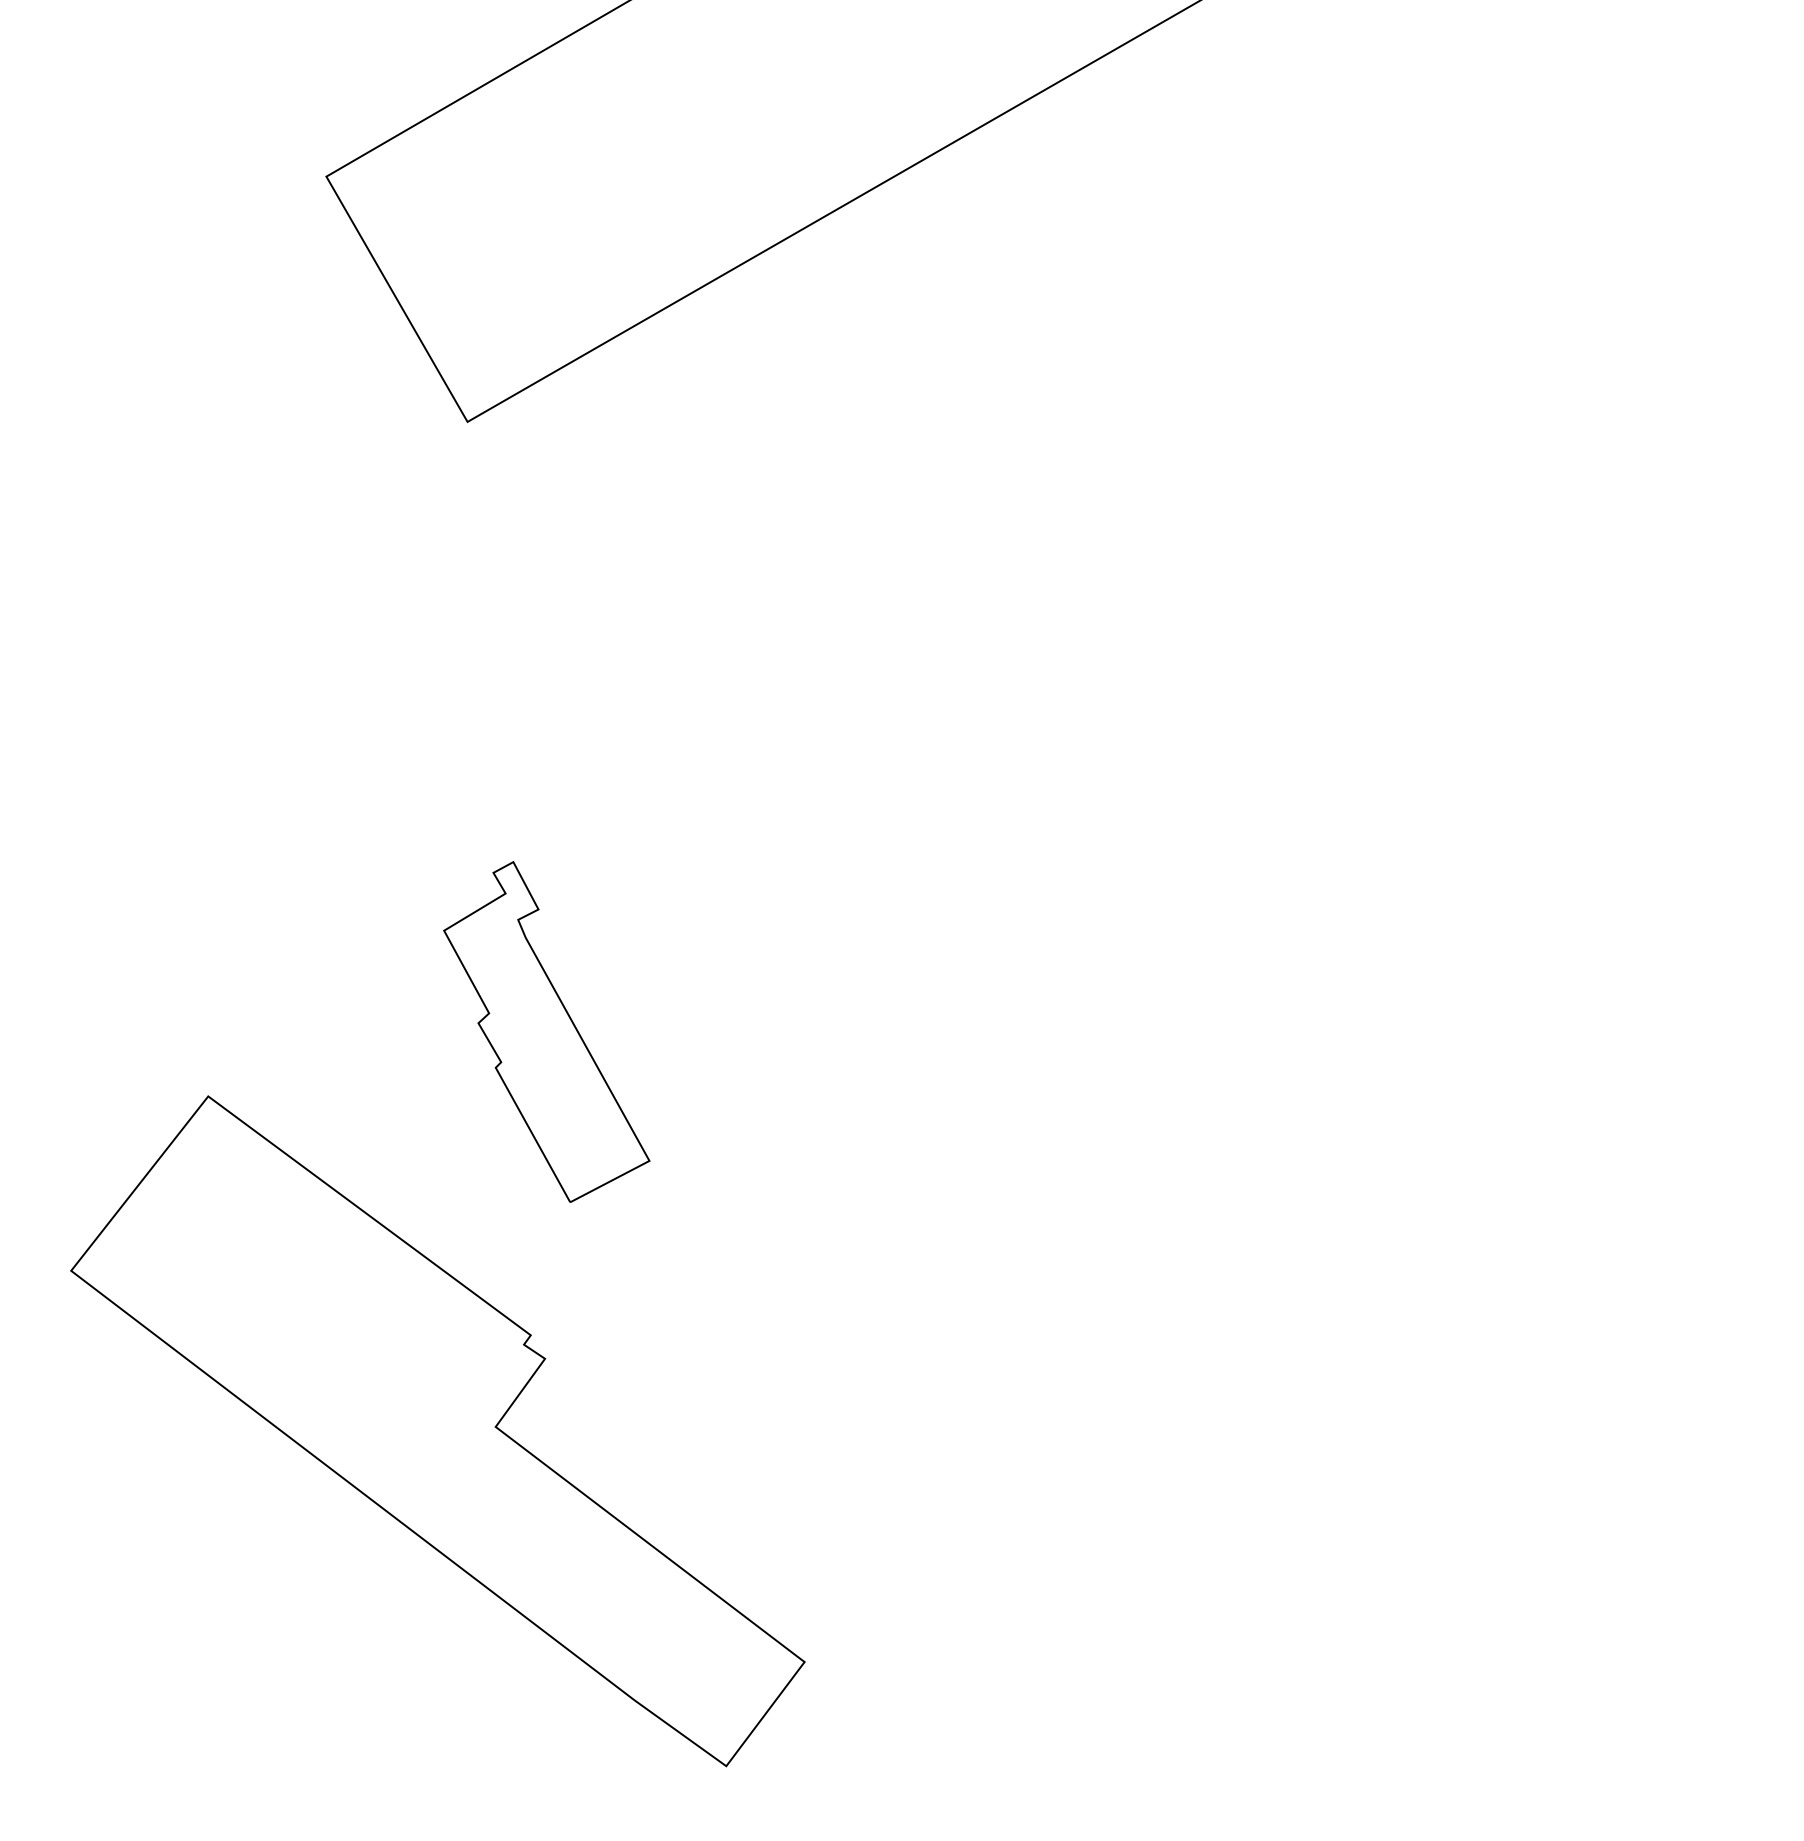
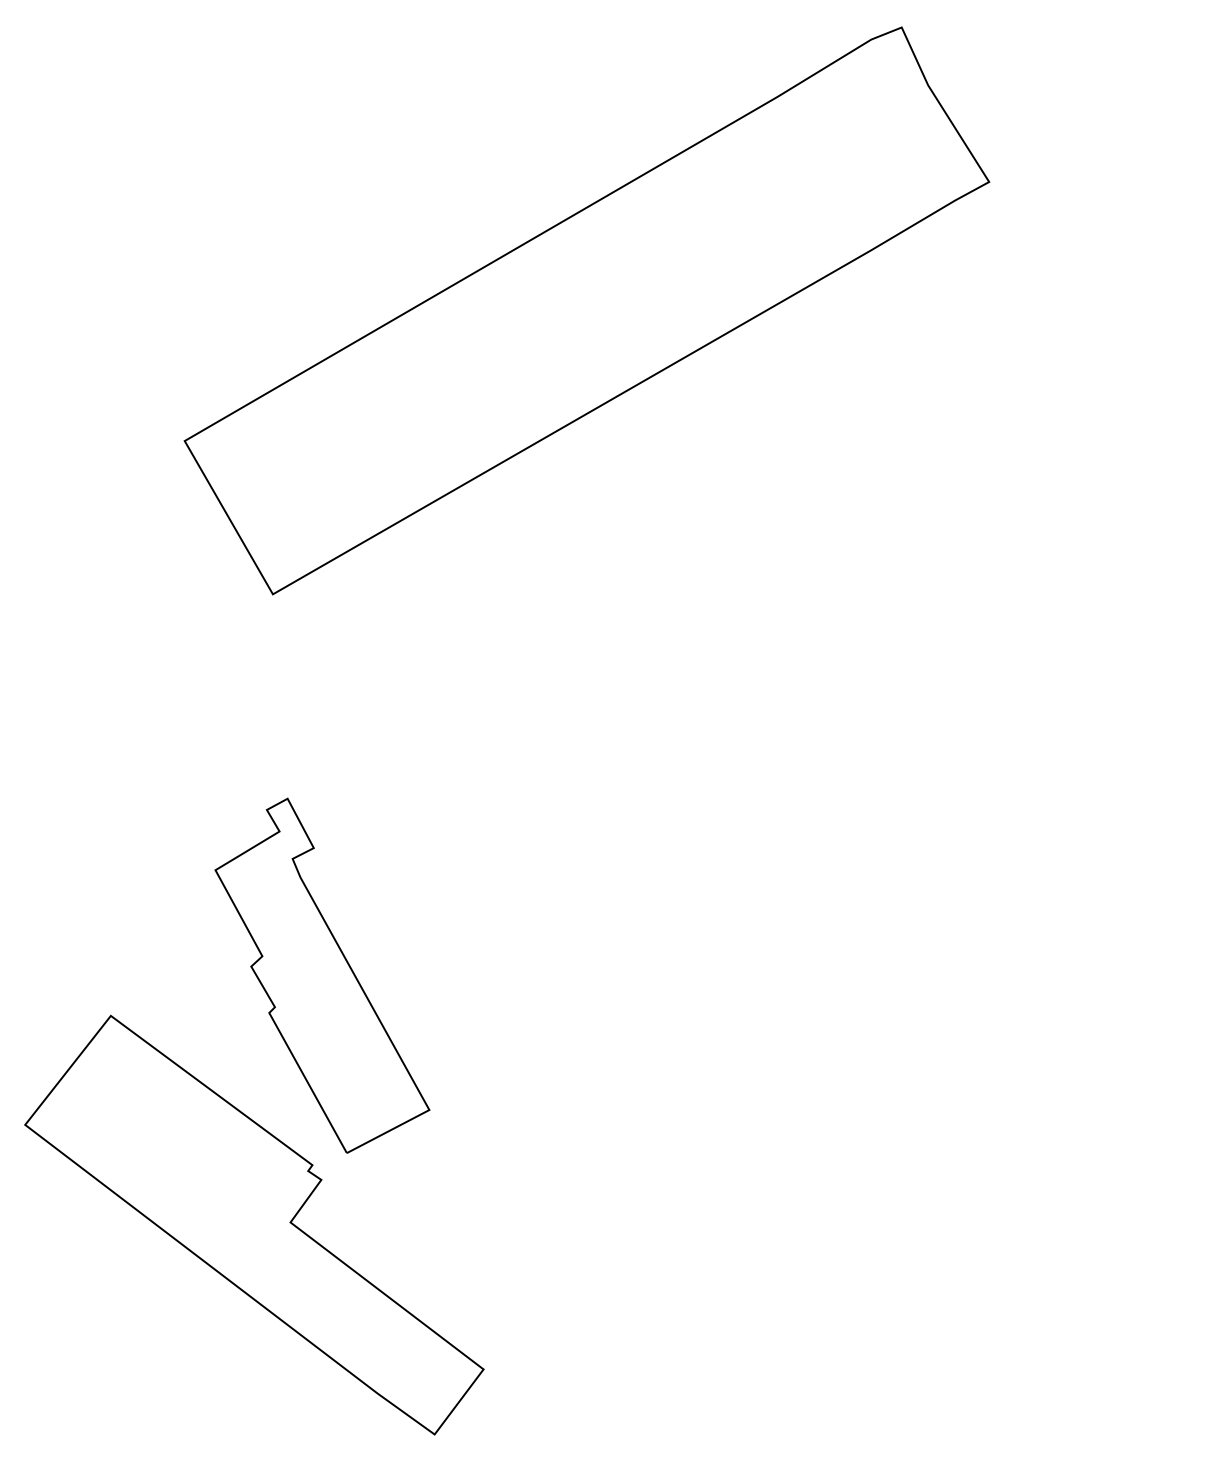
part: (546, 1031) -> (322, 975), size x1.67

